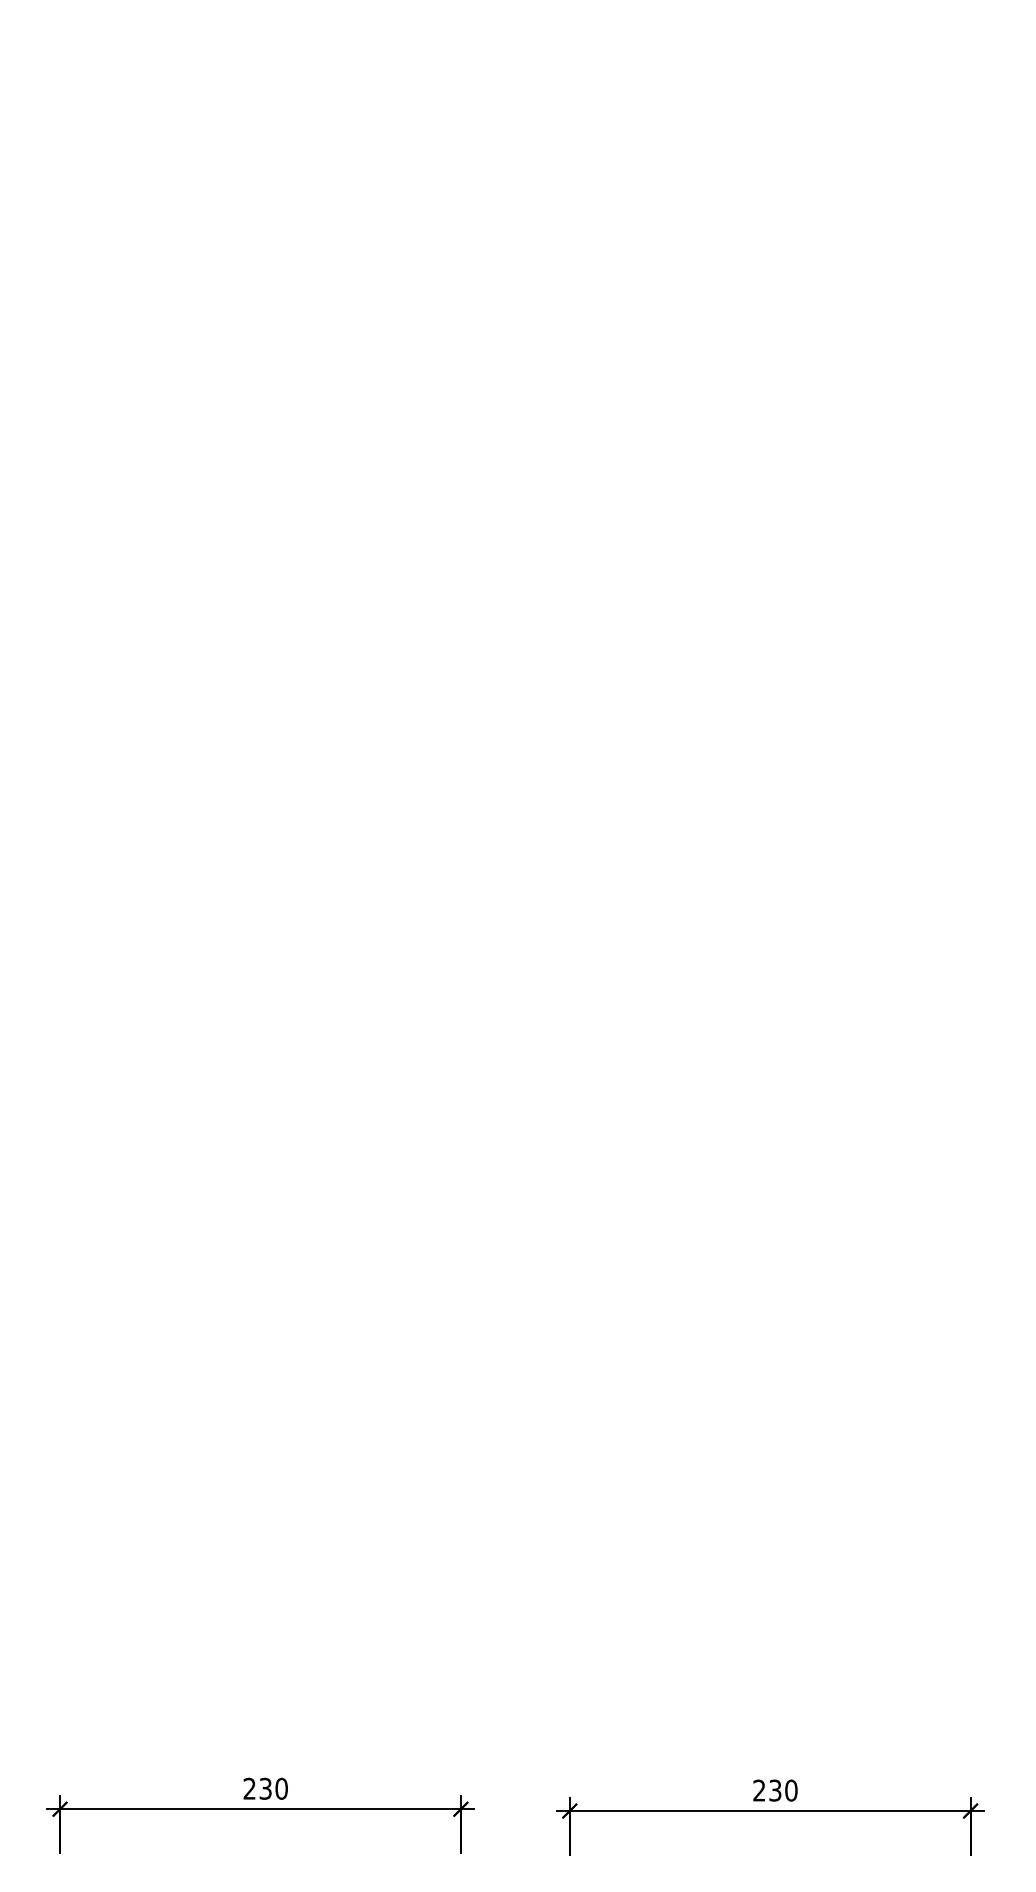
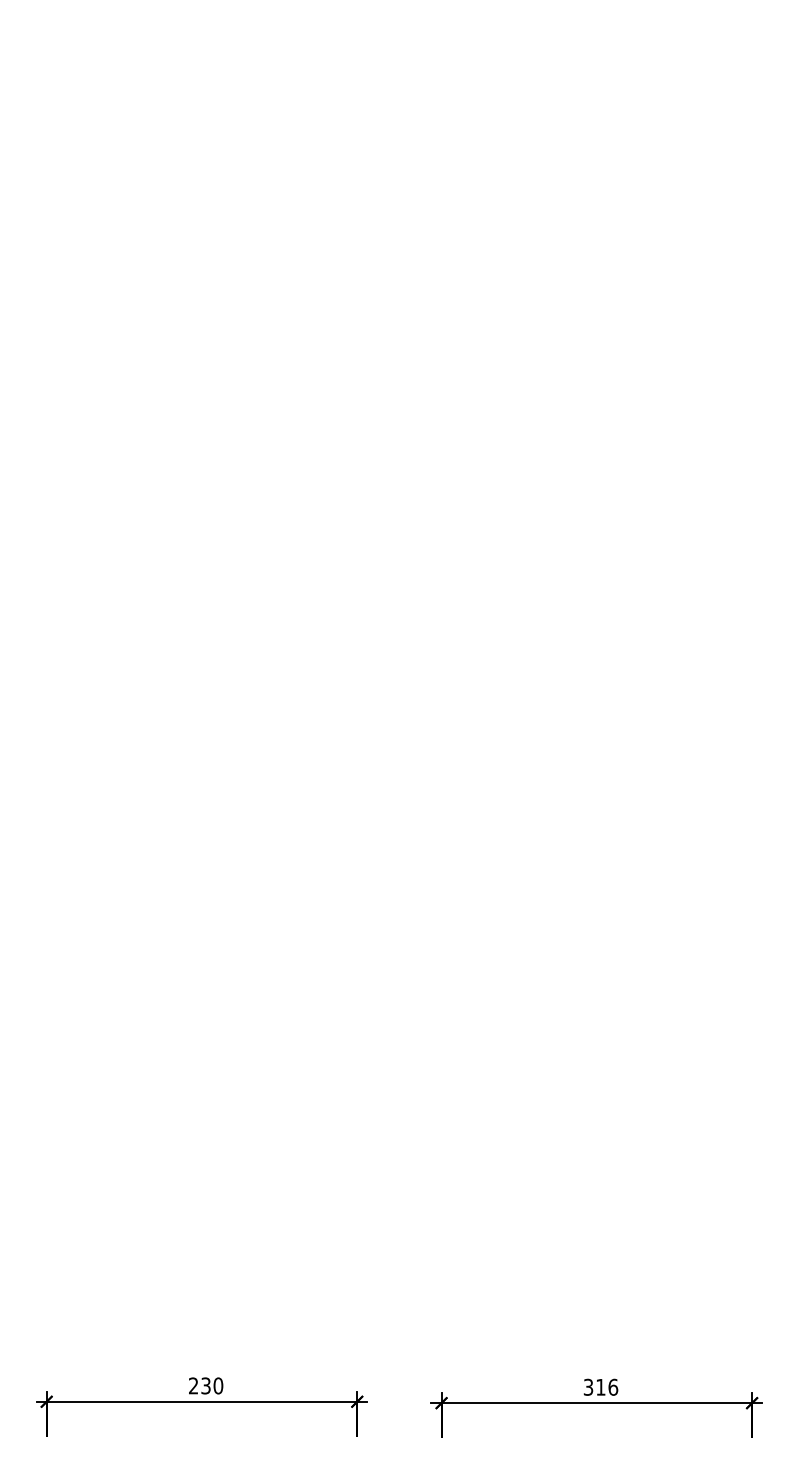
text: (775, 1790) -> (600, 1387), 230 -> 316

